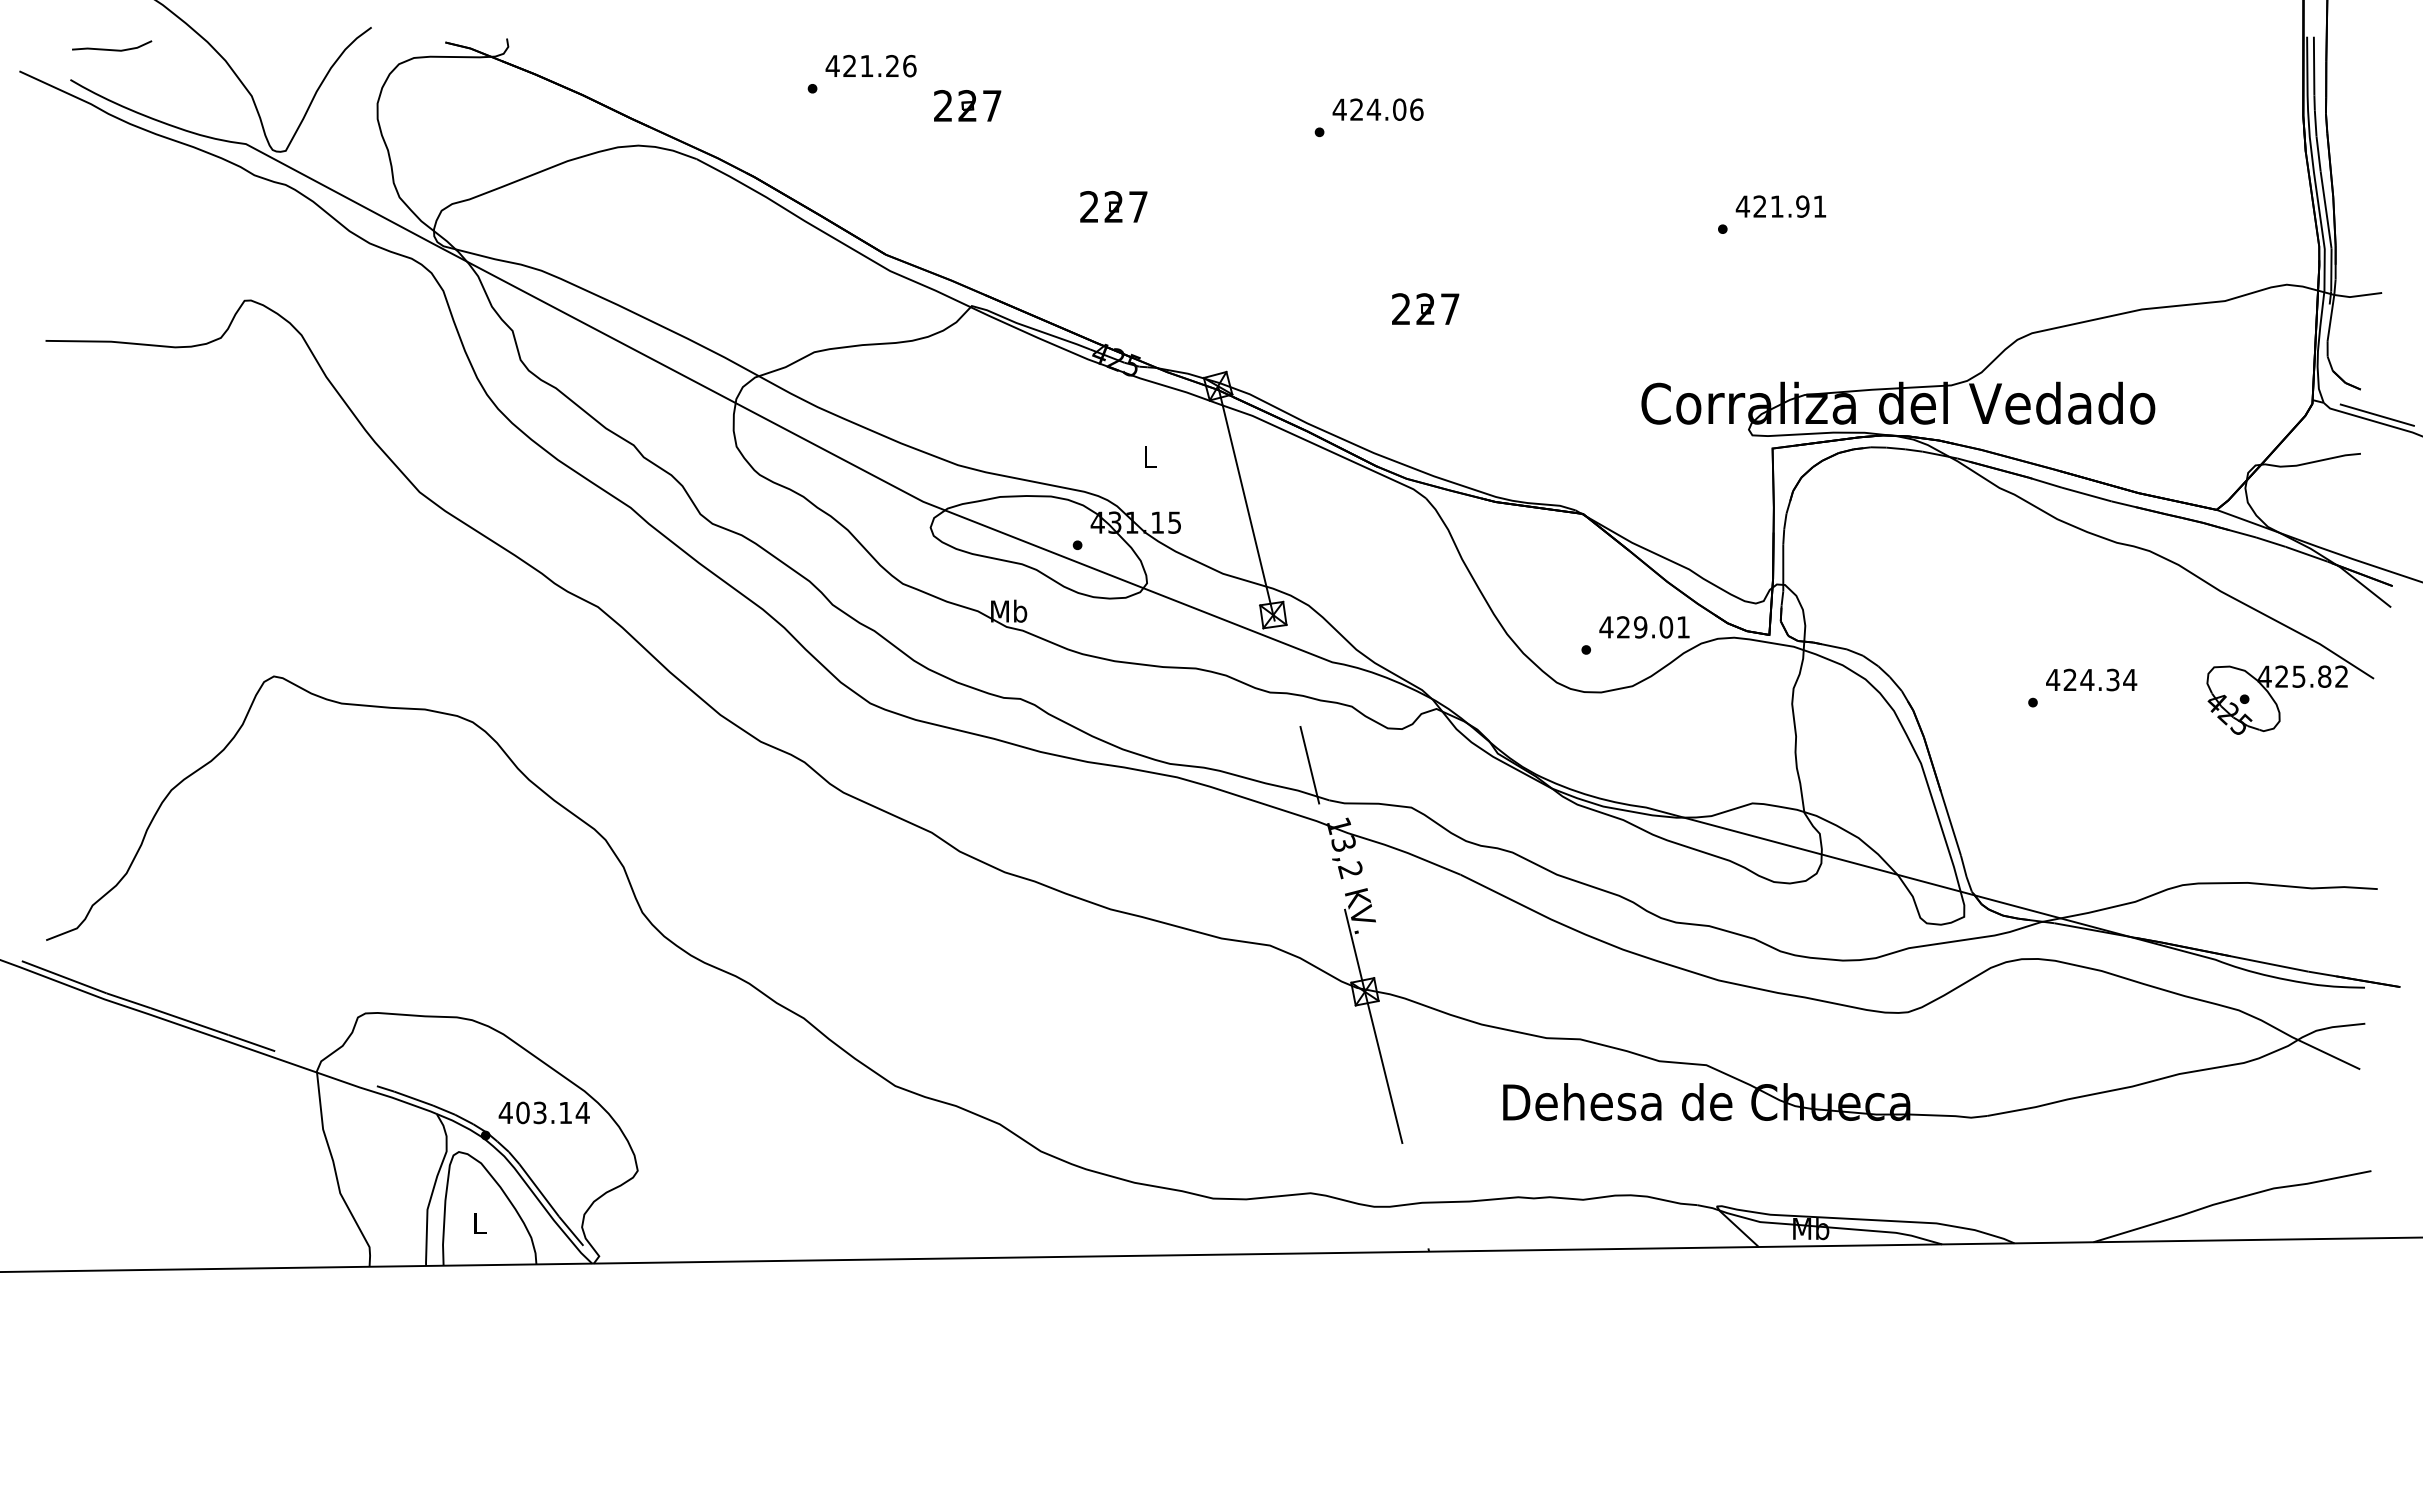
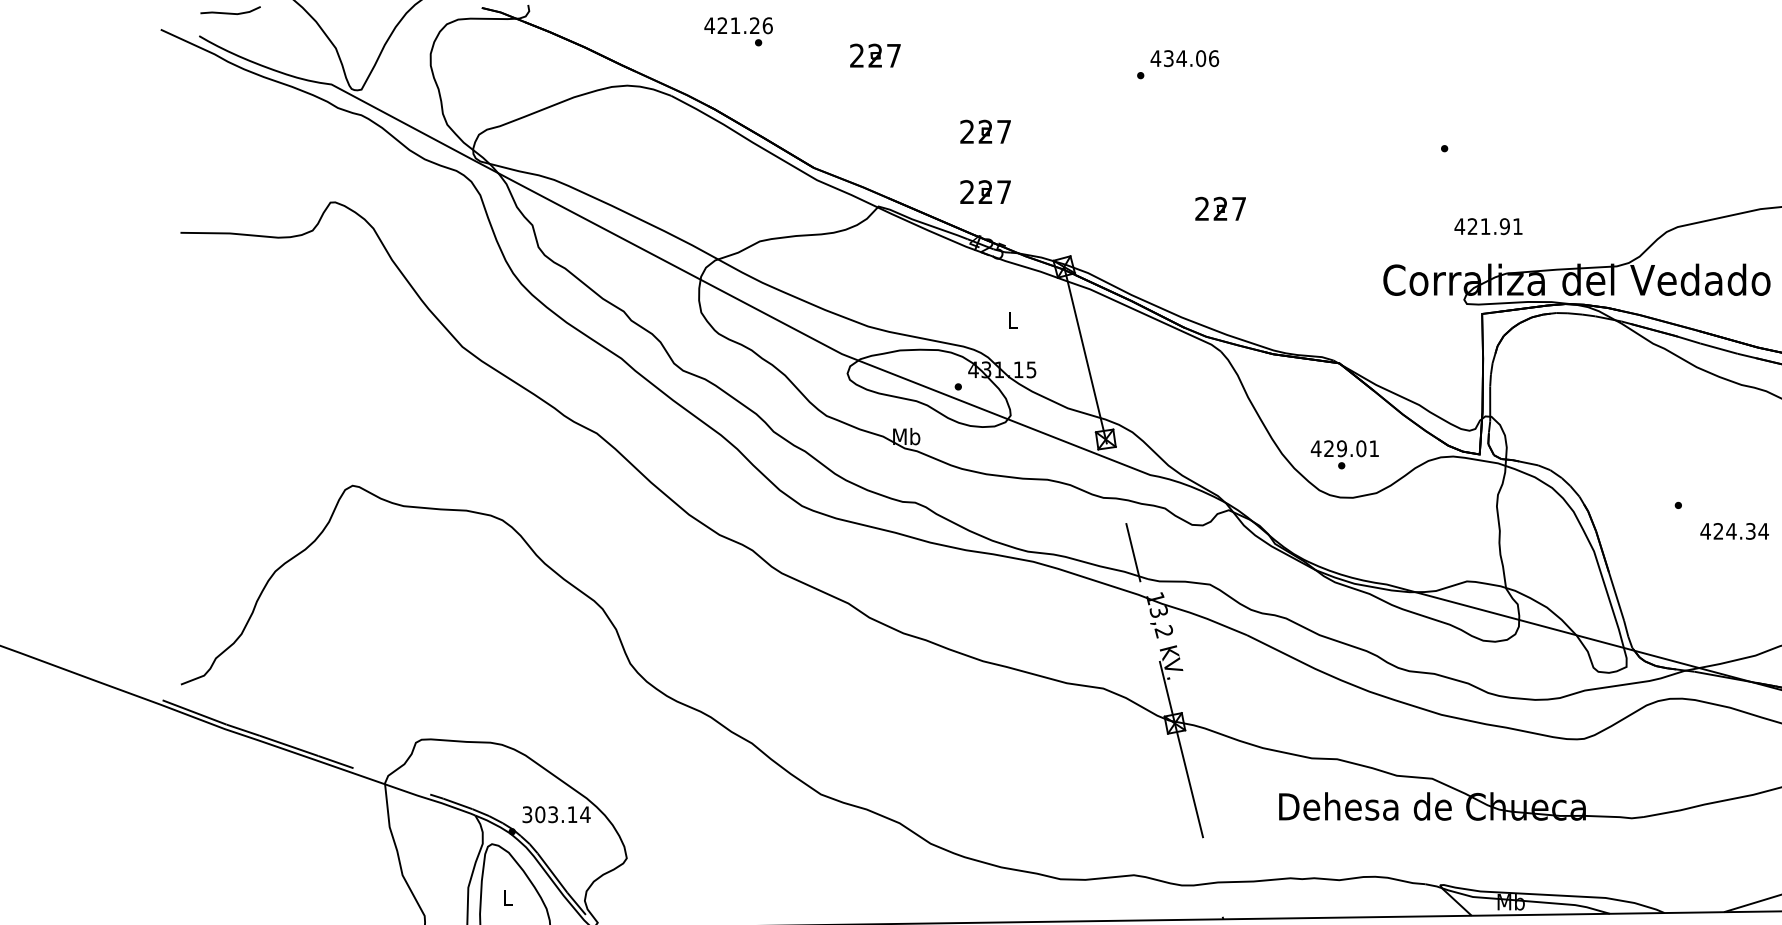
text: (870, 66) -> (738, 26), moved
text: (1356, 109) -> (1168, 58), 424.06 -> 434.06
text: (1780, 206) -> (1488, 226), moved
part: (1113, 286) -> (985, 191), added
text: (1644, 627) -> (1344, 448), moved
text: (2091, 679) -> (1734, 531), moved
text: (505, 1112) -> (527, 814), 403.14 -> 303.14

